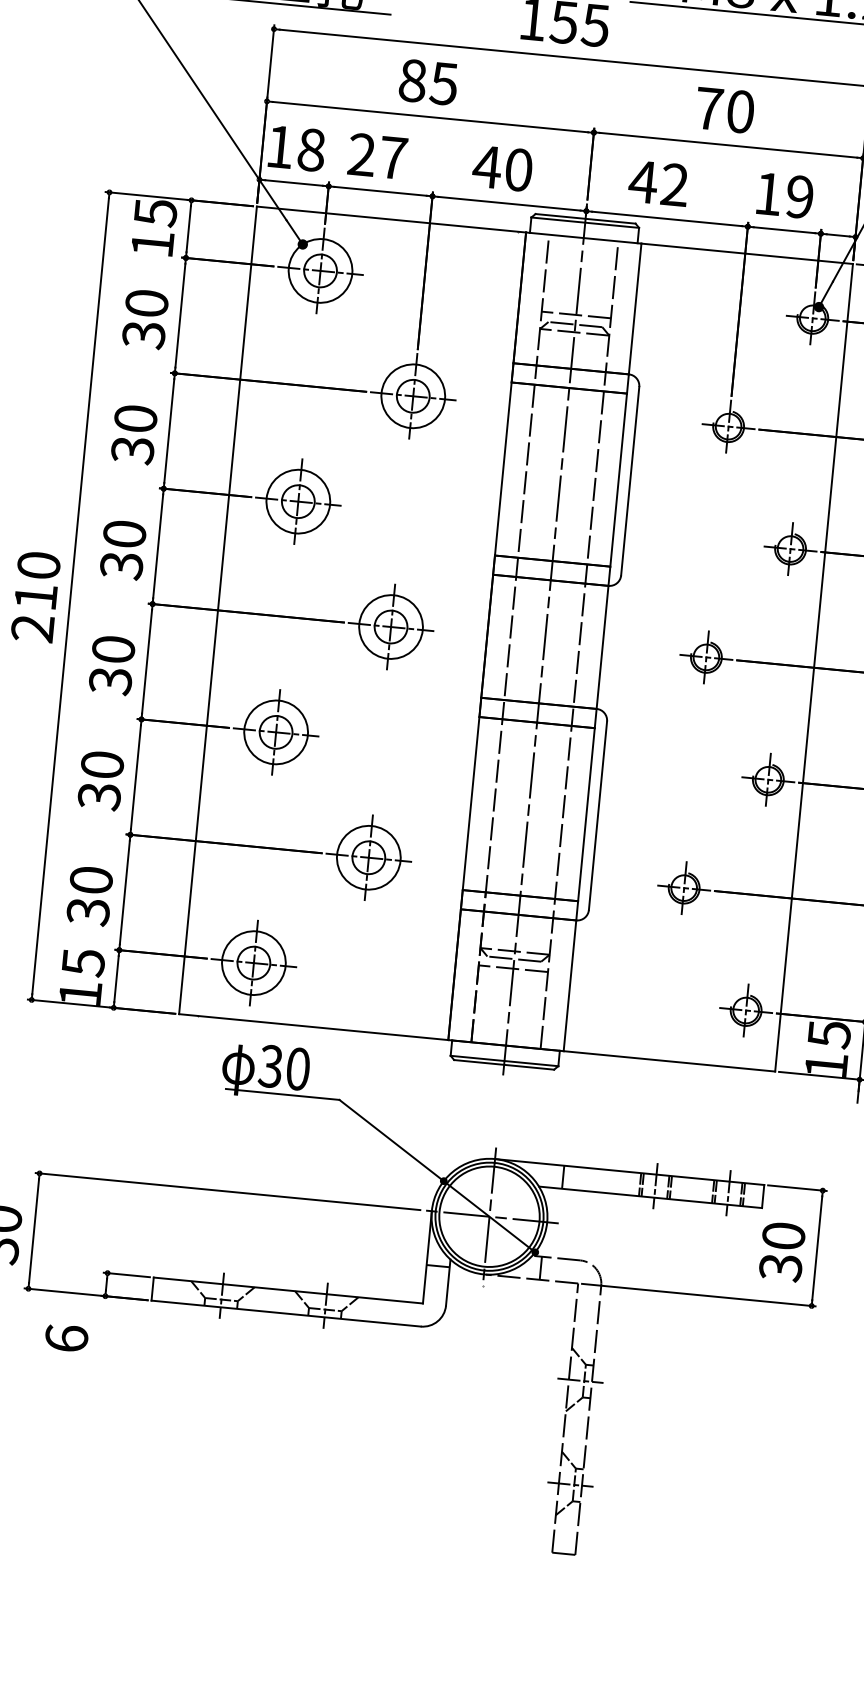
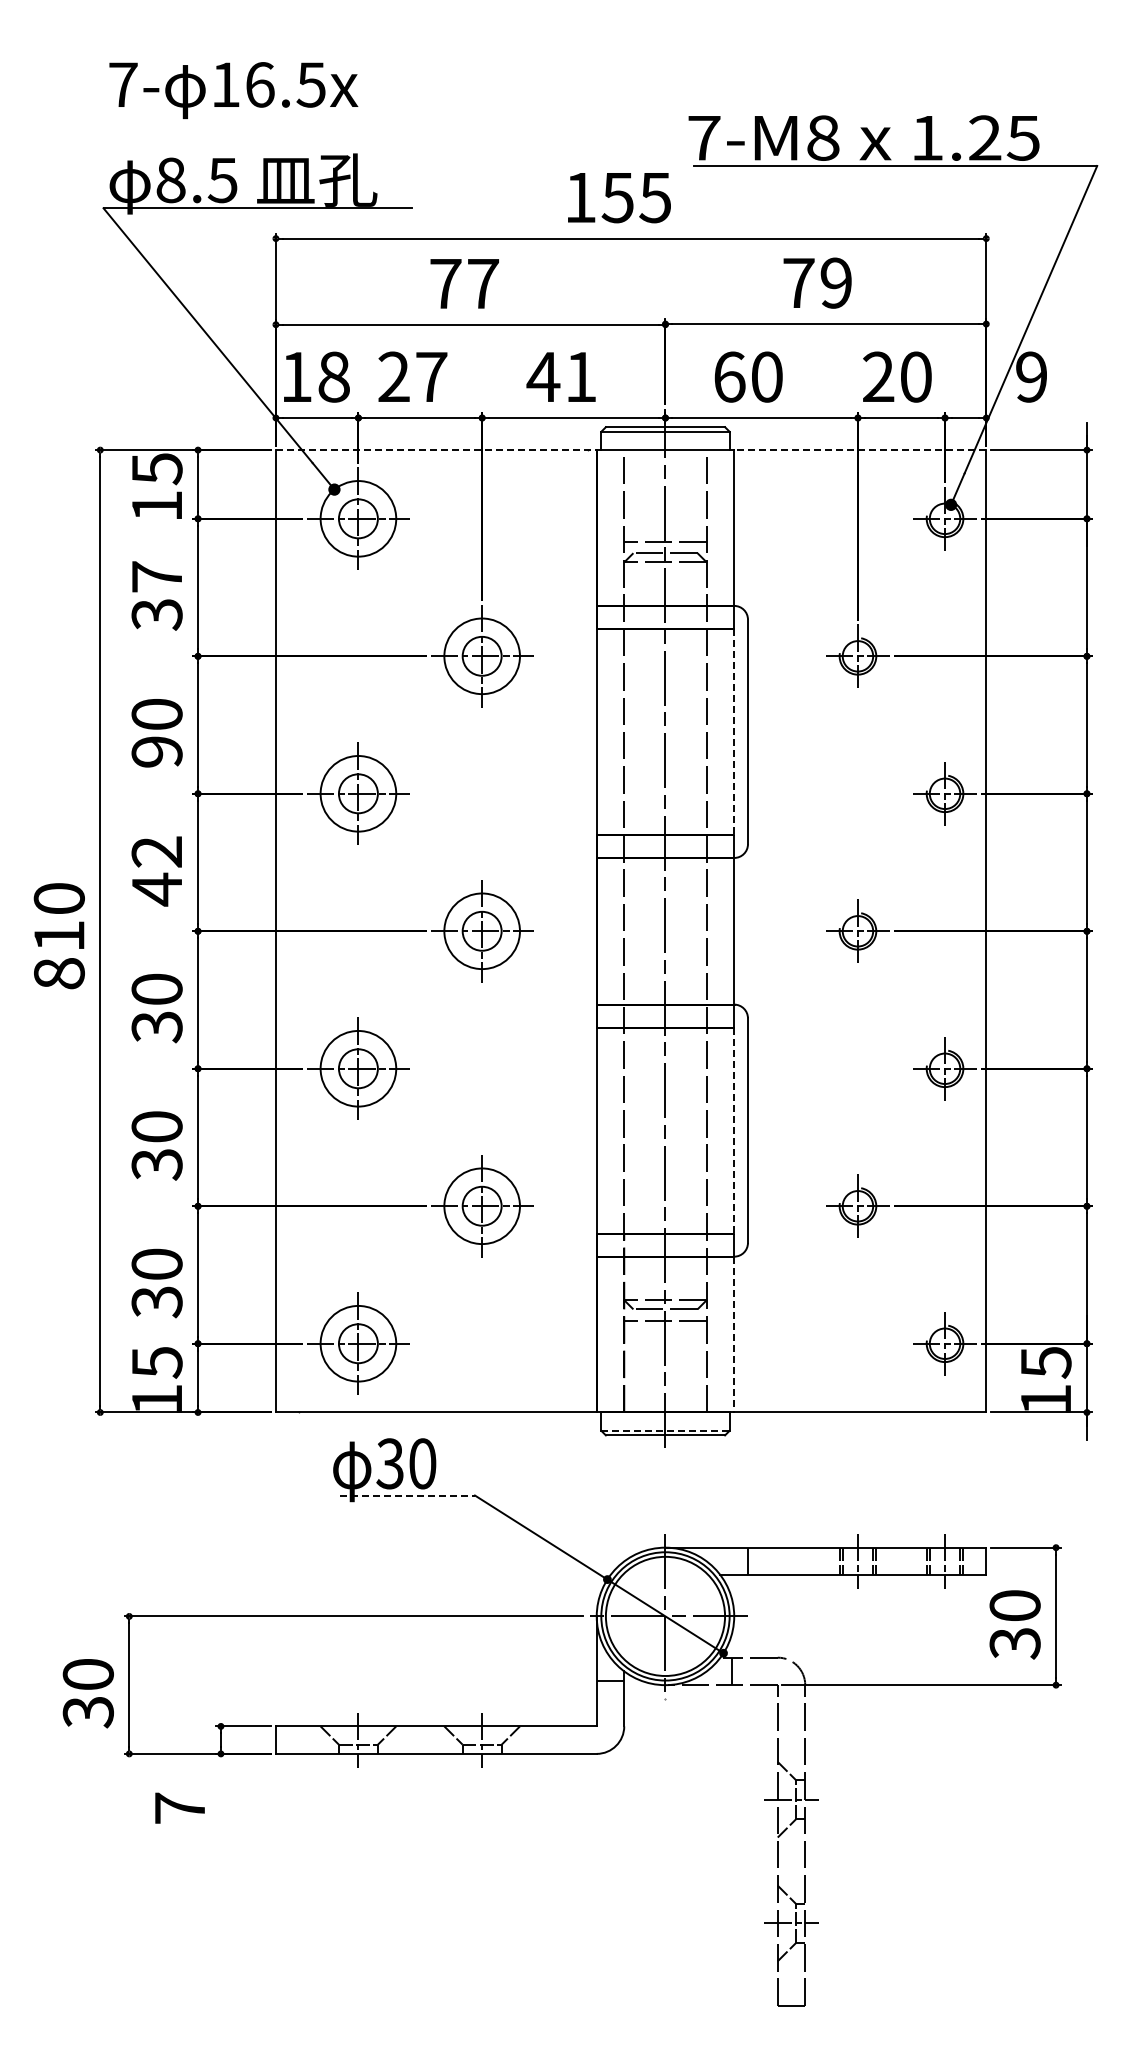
text: (428, 82) -> (464, 283), 85 -> 77
text: (739, 111) -> (835, 282), 70 -> 79
text: (519, 169) -> (581, 376), 40 -> 41
text: (658, 182) -> (747, 376), 42 -> 60
text: (784, 195) -> (897, 376), 19 -> 20
line: (391, 219) -> (436, 450), solid -> dashed
line: (746, 254) -> (859, 450), solid -> dashed
text: (146, 303) -> (156, 576), 30 -> 37
text: (132, 450) -> (156, 752), 30 -> 90
line: (618, 480) -> (734, 732), solid -> dashed
text: (122, 550) -> (156, 871), 30 -> 42
text: (32, 628) -> (58, 973), 210 -> 810
line: (586, 815) -> (734, 1131), solid -> dashed
line: (570, 985) -> (734, 1334), solid -> dashed
line: (504, 1060) -> (665, 1430), solid -> dashed
line: (282, 1094) -> (407, 1495), solid -> dashed
text: (66, 1337) -> (179, 1807), 6 -> 7

